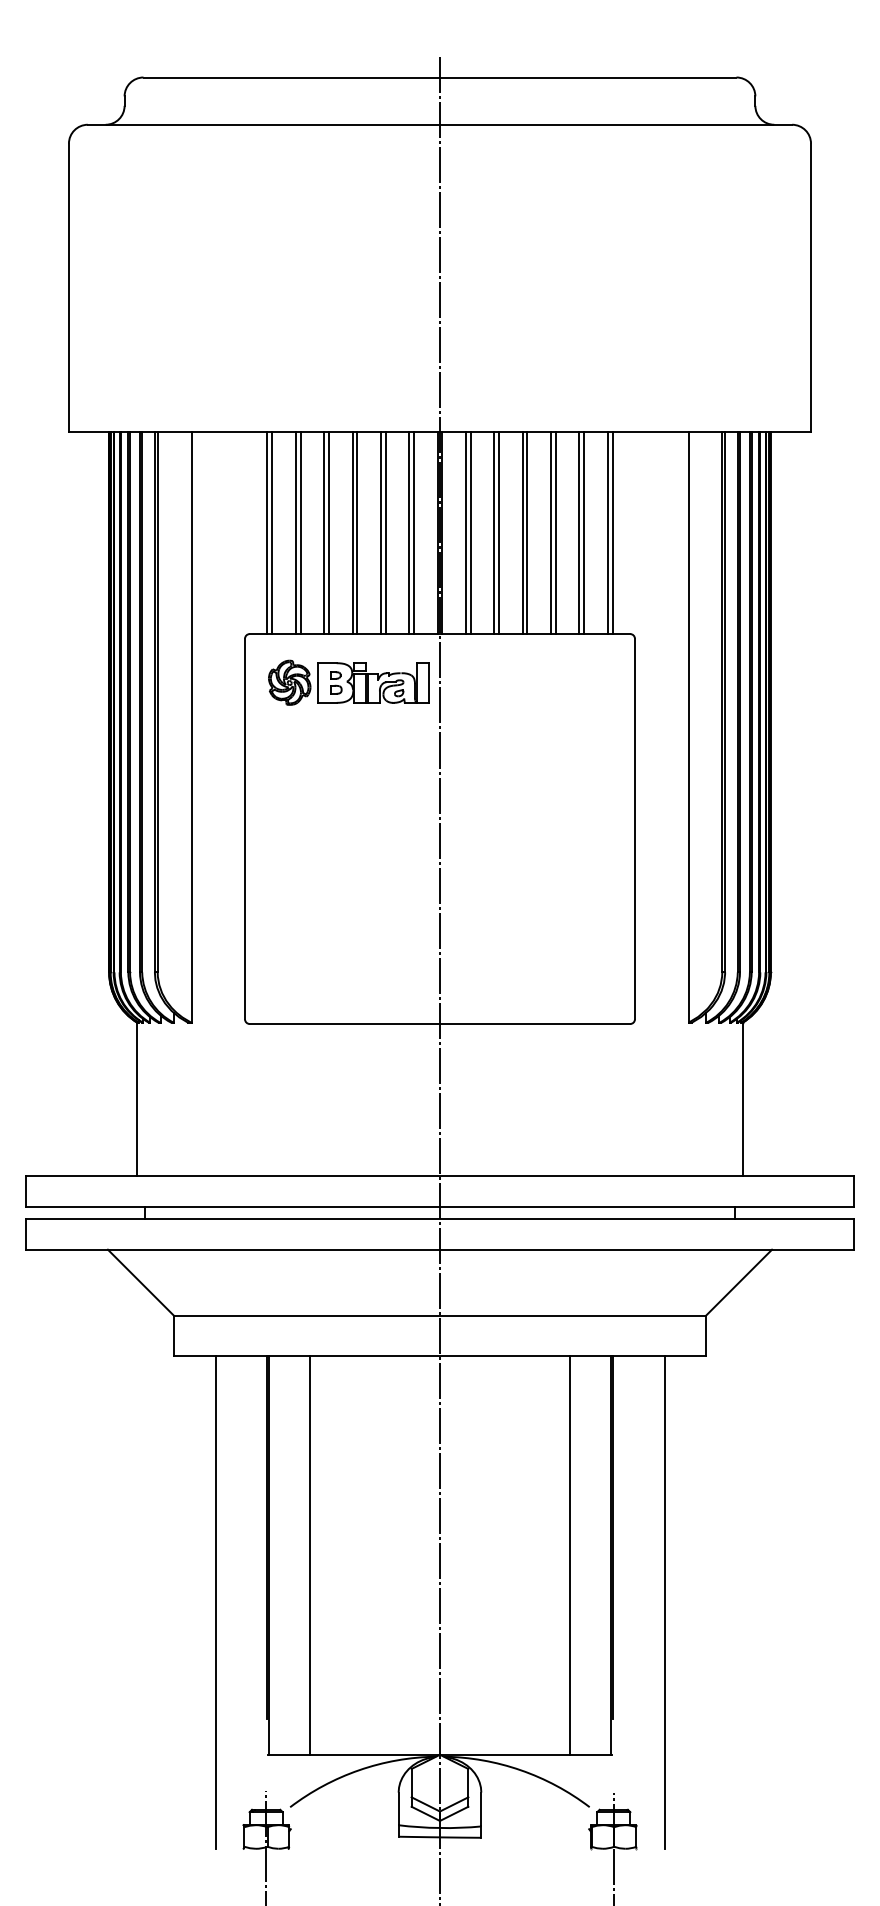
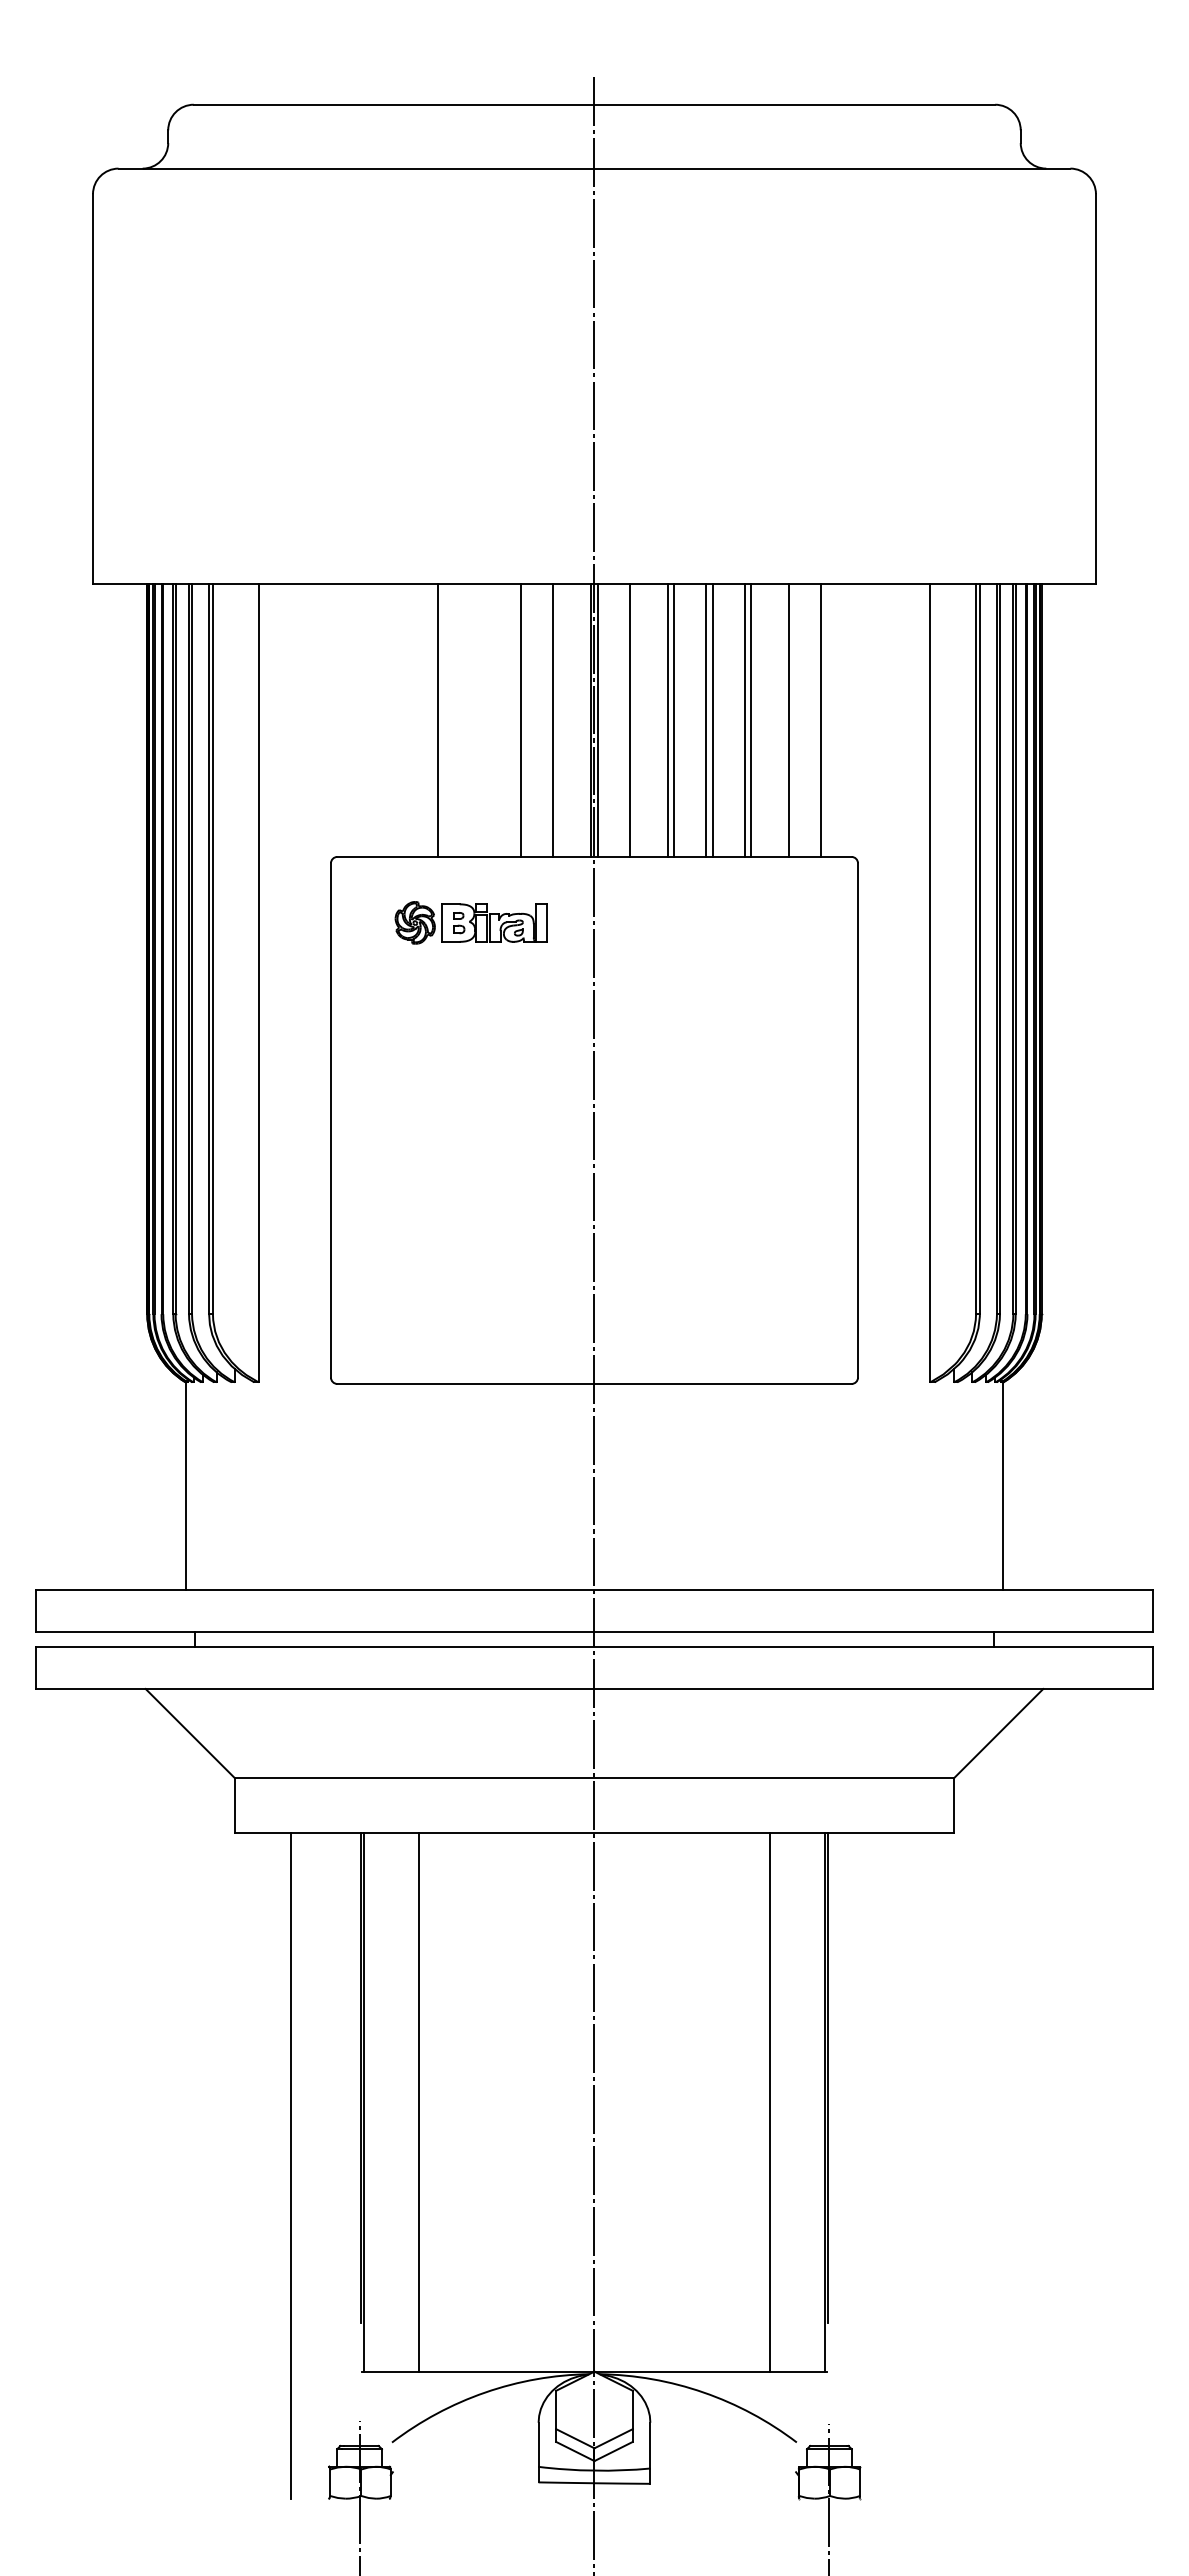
line: (267, 532) -> (361, 719), removed
line: (272, 532) -> (367, 719), removed
line: (295, 532) -> (399, 719), removed
line: (300, 532) -> (406, 719), removed
line: (329, 532) -> (444, 719), removed
line: (352, 532) -> (476, 719), removed
line: (357, 532) -> (482, 719), removed
line: (380, 532) -> (514, 719), removed
line: (414, 532) -> (559, 719), removed
line: (471, 532) -> (636, 719), removed
line: (579, 532) -> (782, 719), removed
line: (612, 532) -> (827, 719), removed
part: (348, 682) -> (470, 922), size x0.7
line: (664, 1602) -> (897, 2165), removed

